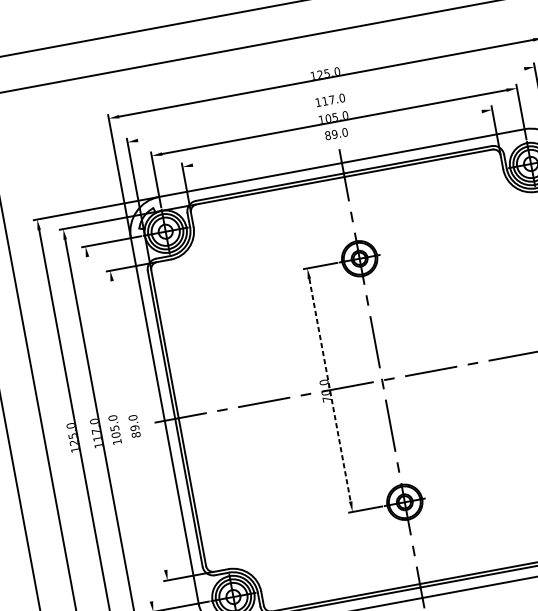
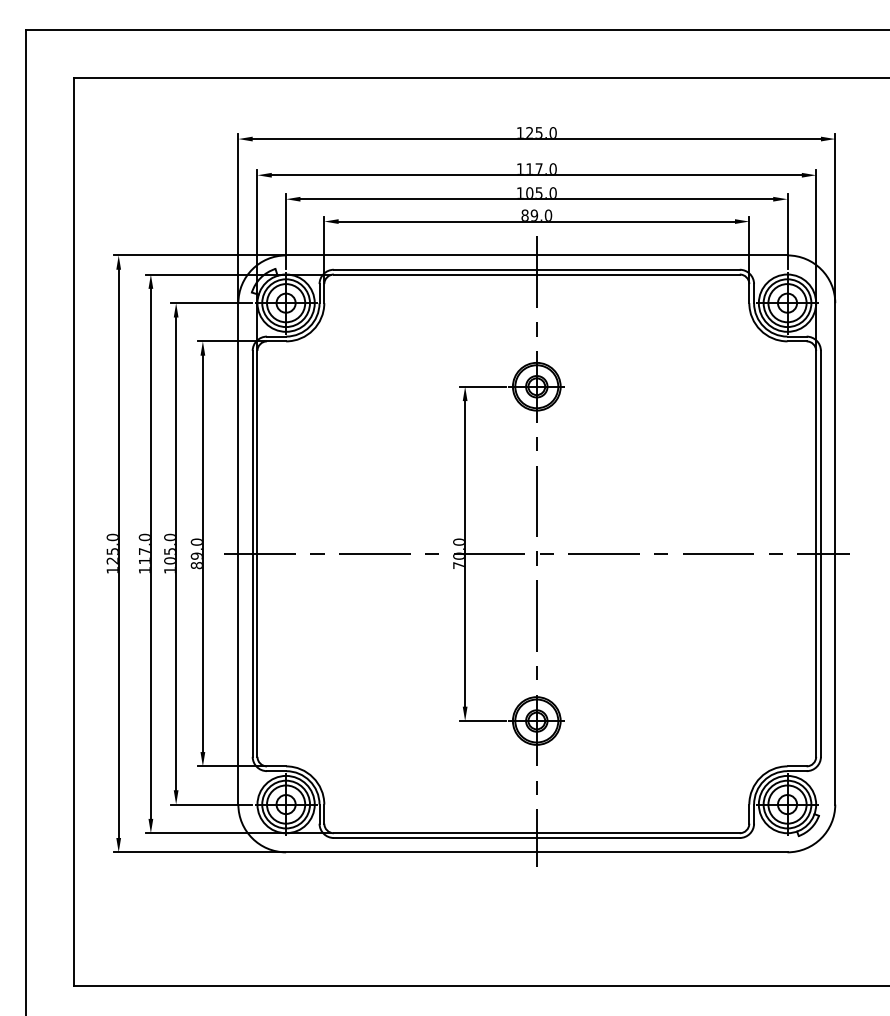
line: (330, 104) -> (536, 175), added
line: (337, 138) -> (536, 221), added
line: (330, 389) -> (465, 553), dashed -> solid
line: (138, 425) -> (202, 553), added
line: (119, 428) -> (176, 553), added

